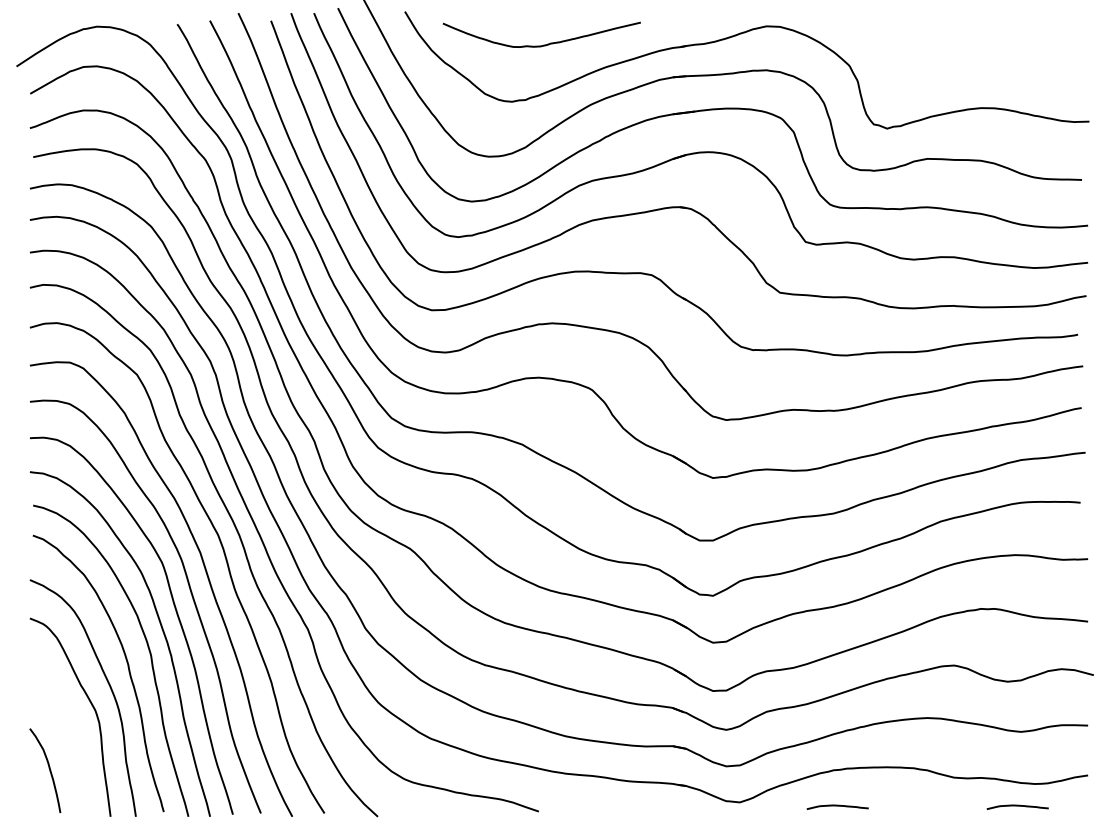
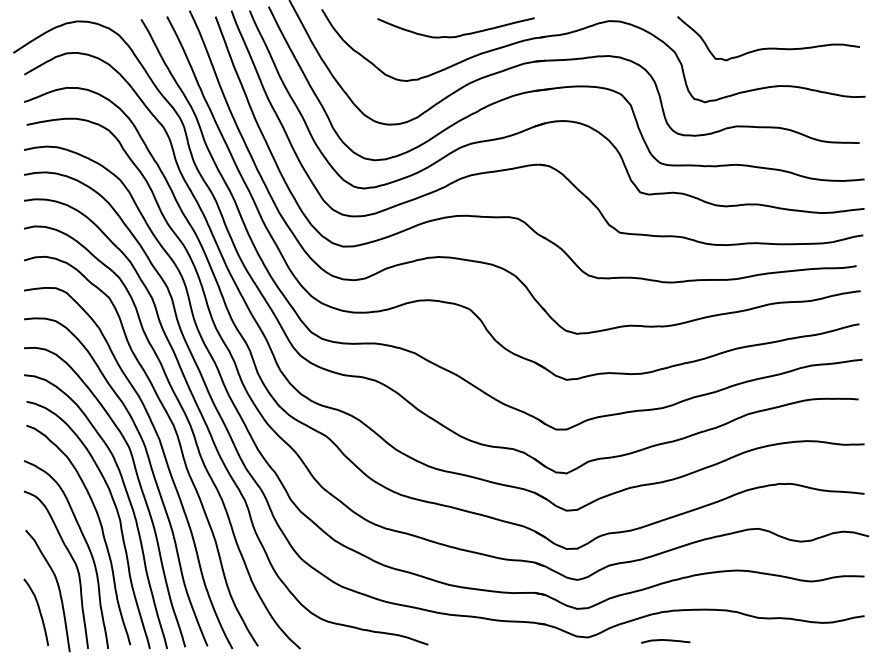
curve: (543, 44) -> (457, 35), moved
curve: (967, 60) -> (768, 48), added
curve: (72, 738) -> (57, 586), added
curve: (1017, 806) -> (808, 640), removed

